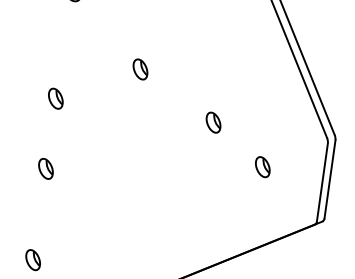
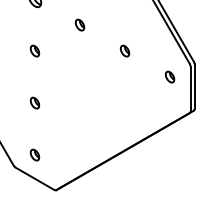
part: (139, 68) -> (79, 24), moved
part: (55, 97) -> (34, 50), moved
part: (212, 121) -> (124, 50), moved
part: (263, 166) -> (170, 76), moved

